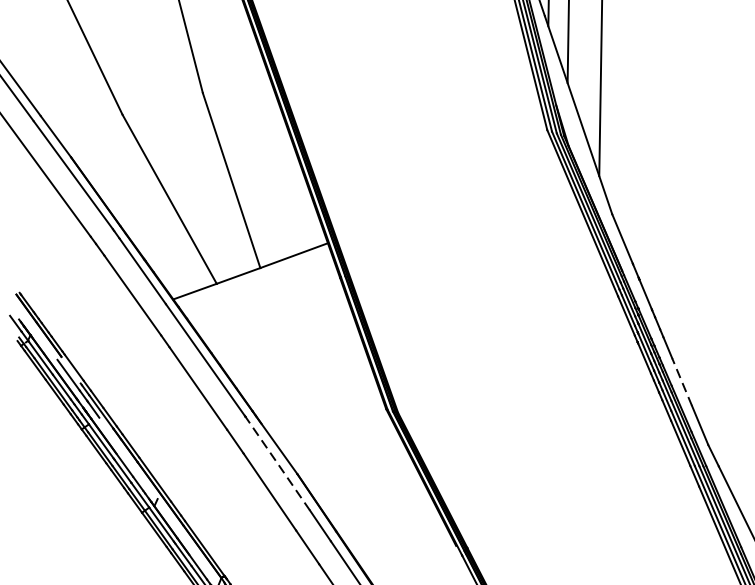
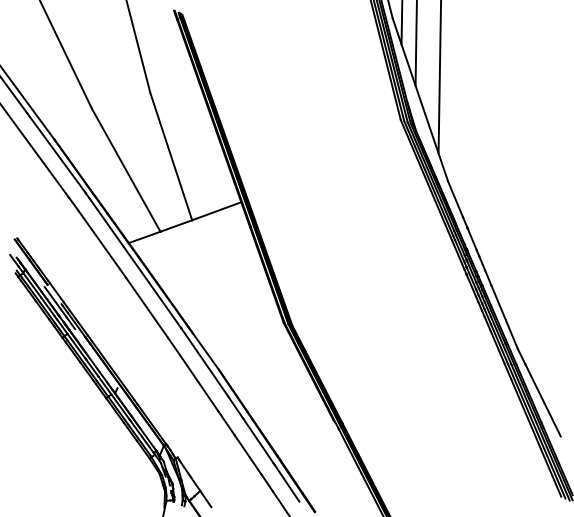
line: (681, 382) -> (498, 303), dashed -> solid
line: (277, 463) -> (204, 362), dashed -> solid

